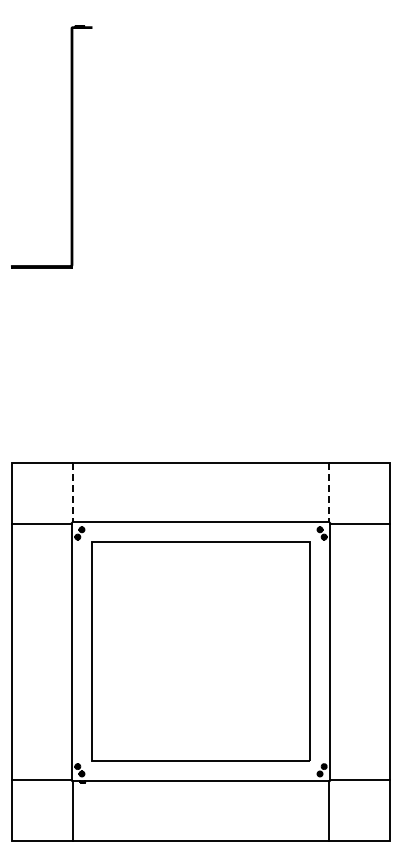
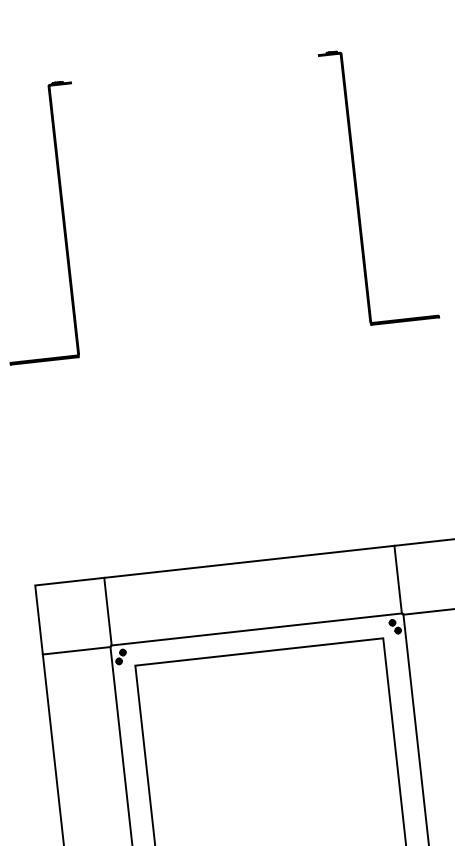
part: (331, 146) -> (357, 187), added
line: (72, 492) -> (107, 611), dashed -> solid
line: (329, 492) -> (398, 579), dashed -> solid

